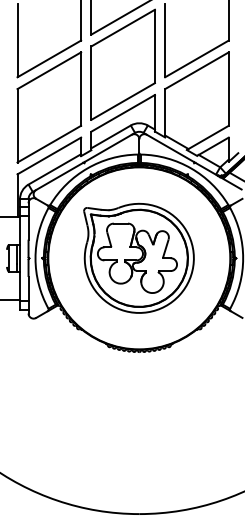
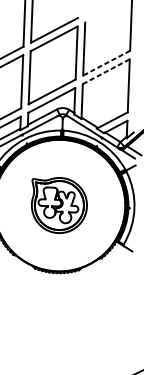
line: (196, 58) -> (106, 62), solid -> dashed
line: (196, 70) -> (105, 71), solid -> dashed
part: (138, 257) -> (58, 204), size x0.7

